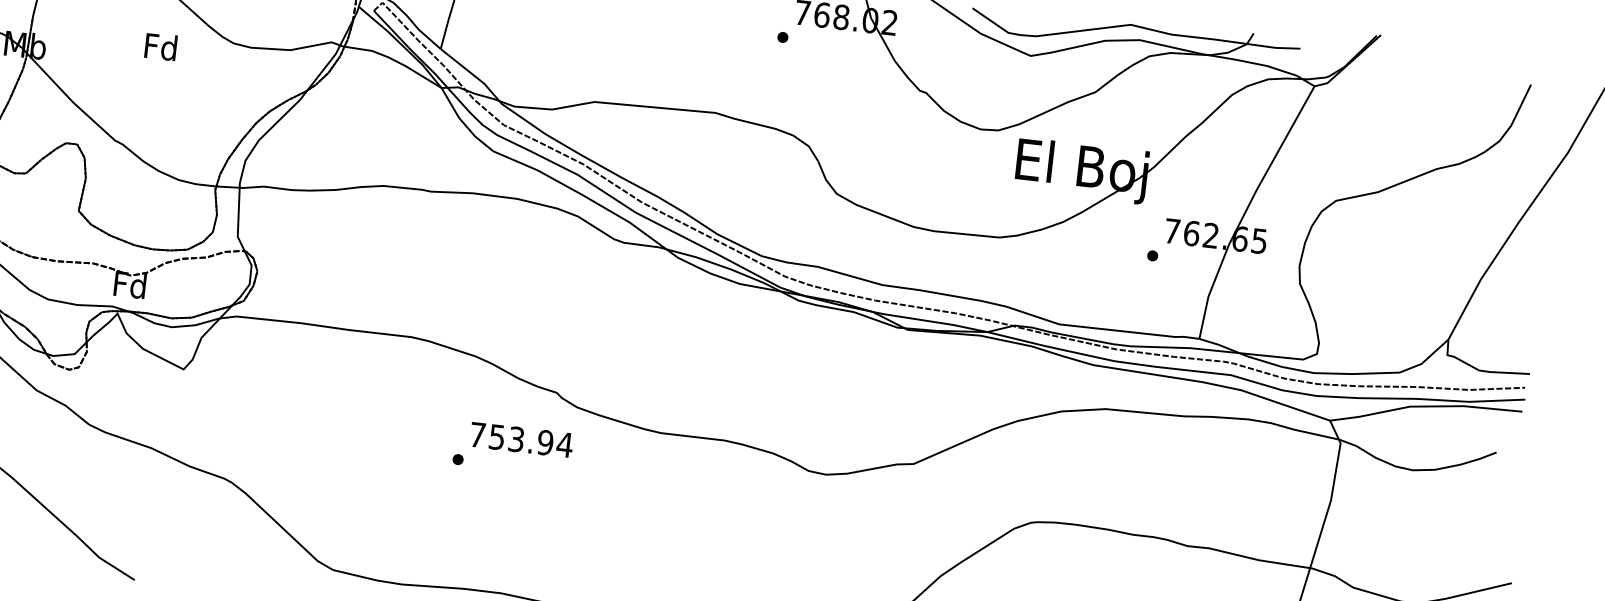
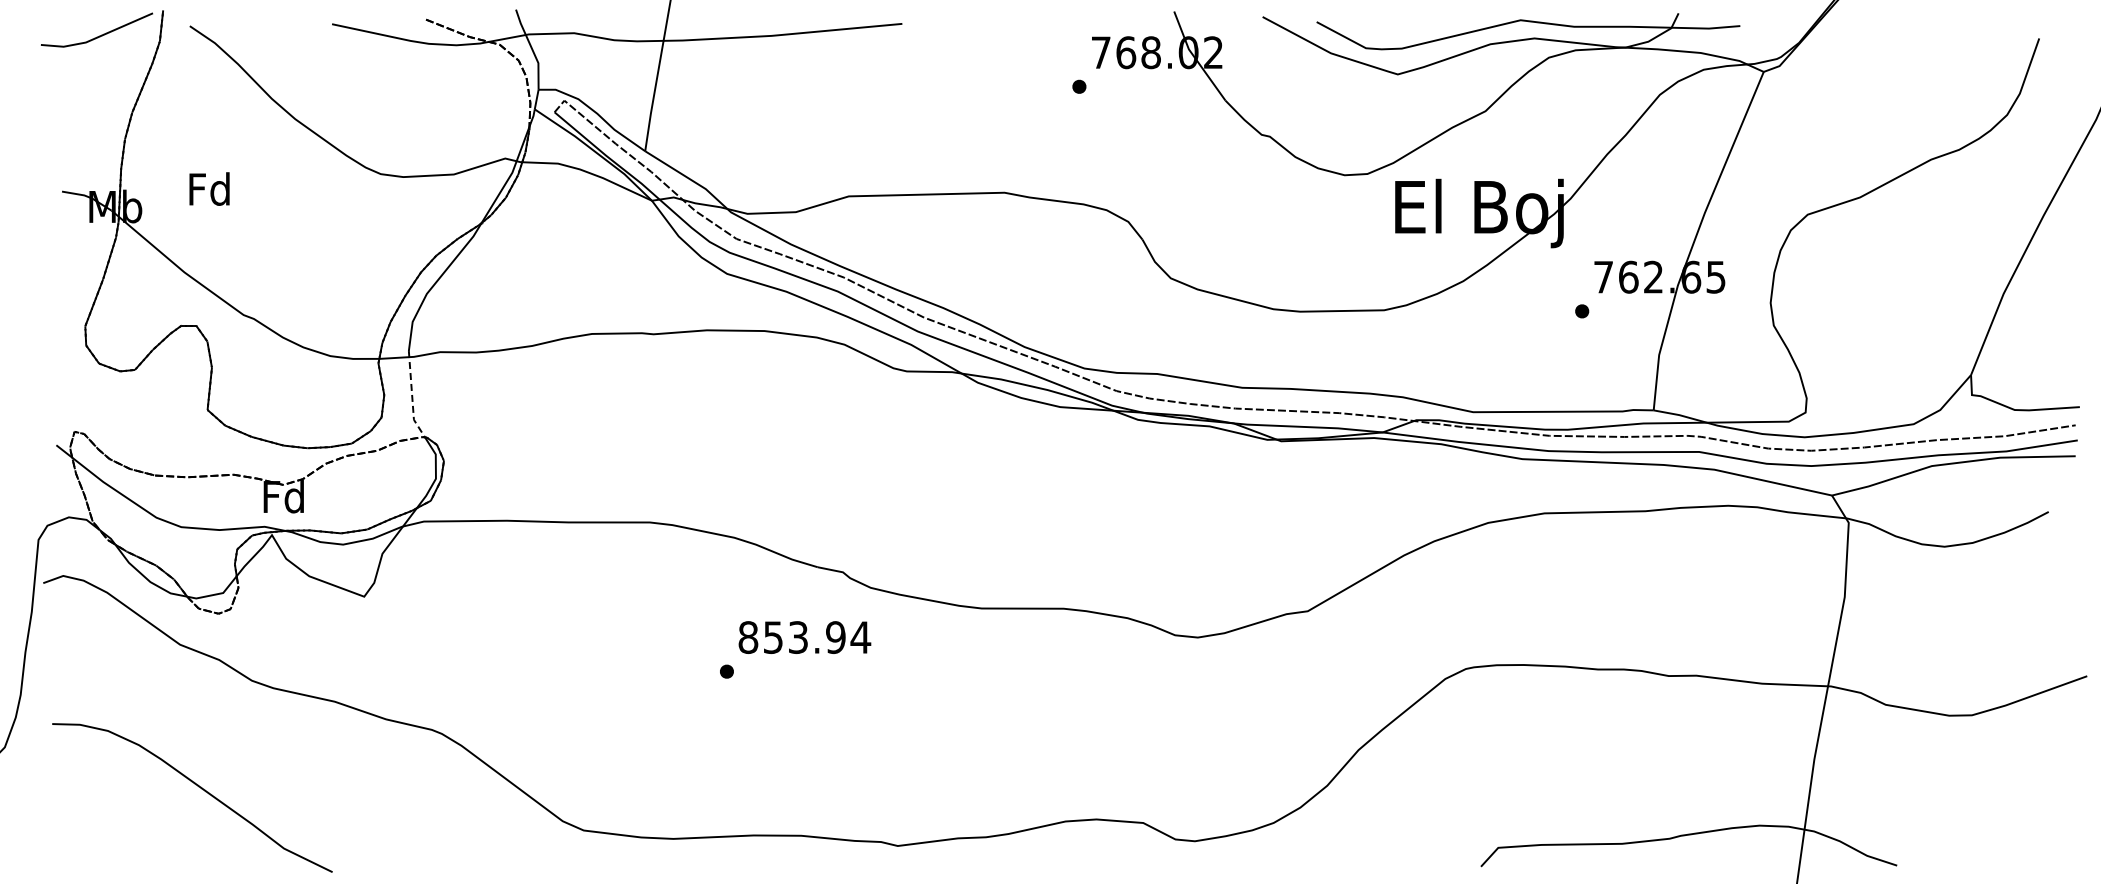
text: (160, 46) -> (209, 188), moved
line: (238, 218) -> (412, 396), solid -> dashed
text: (477, 435) -> (748, 637), 753.94 -> 853.94

